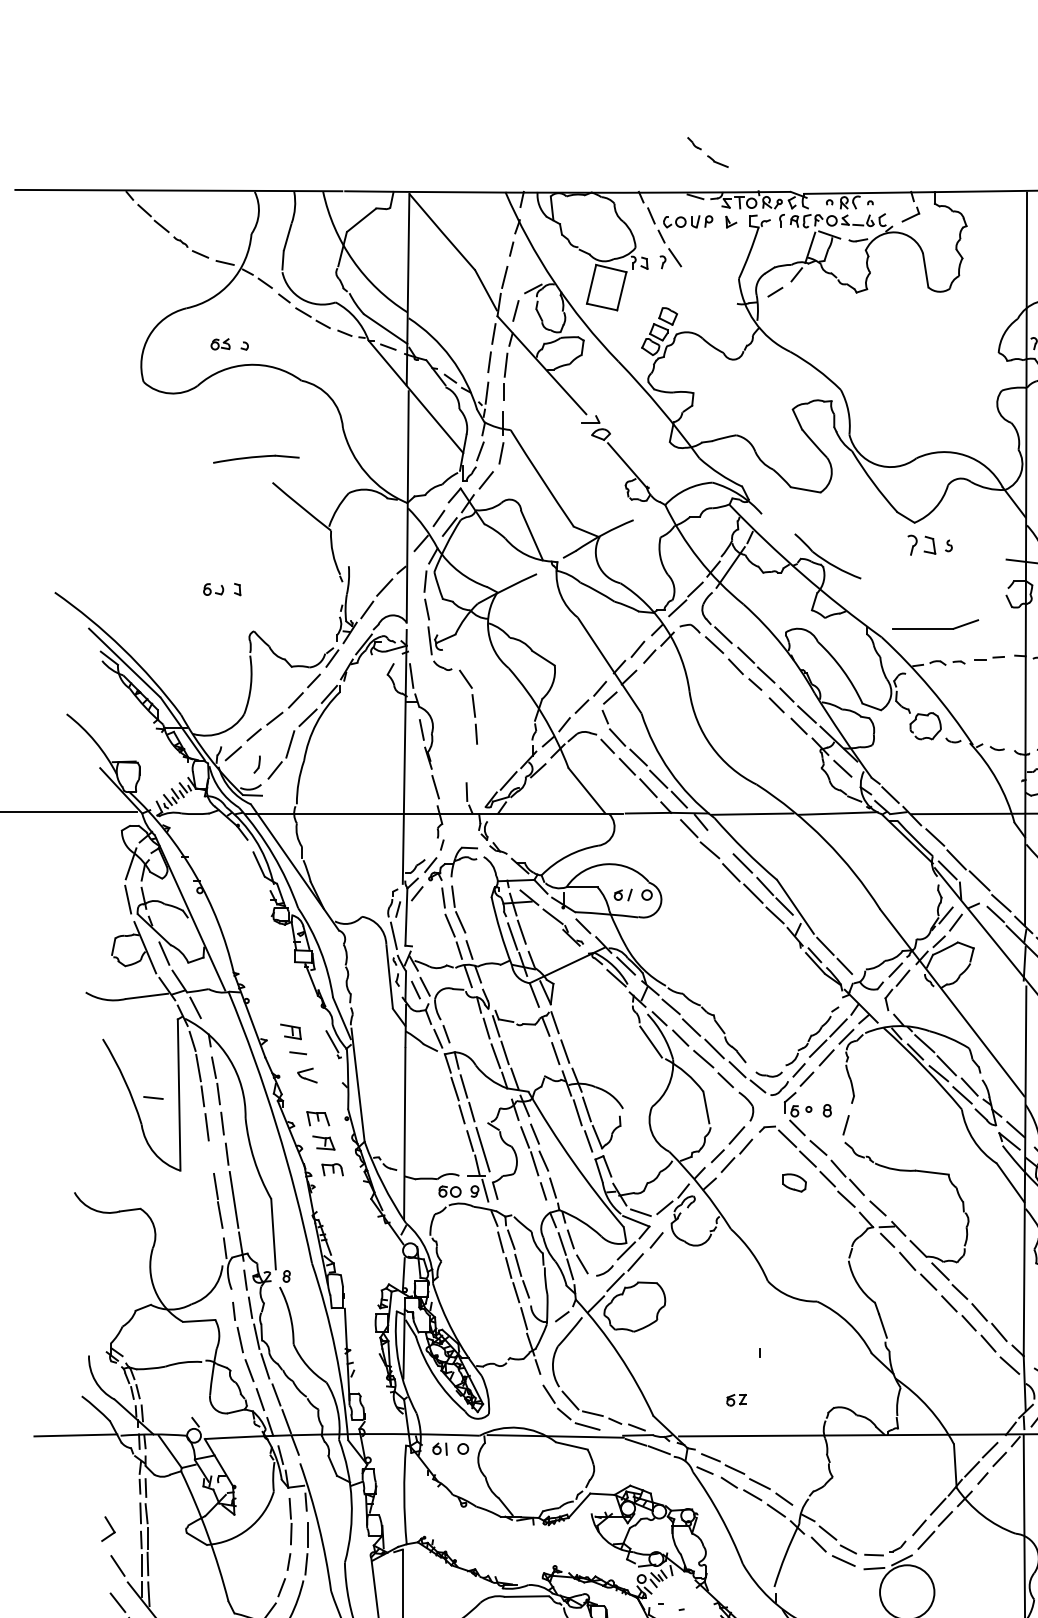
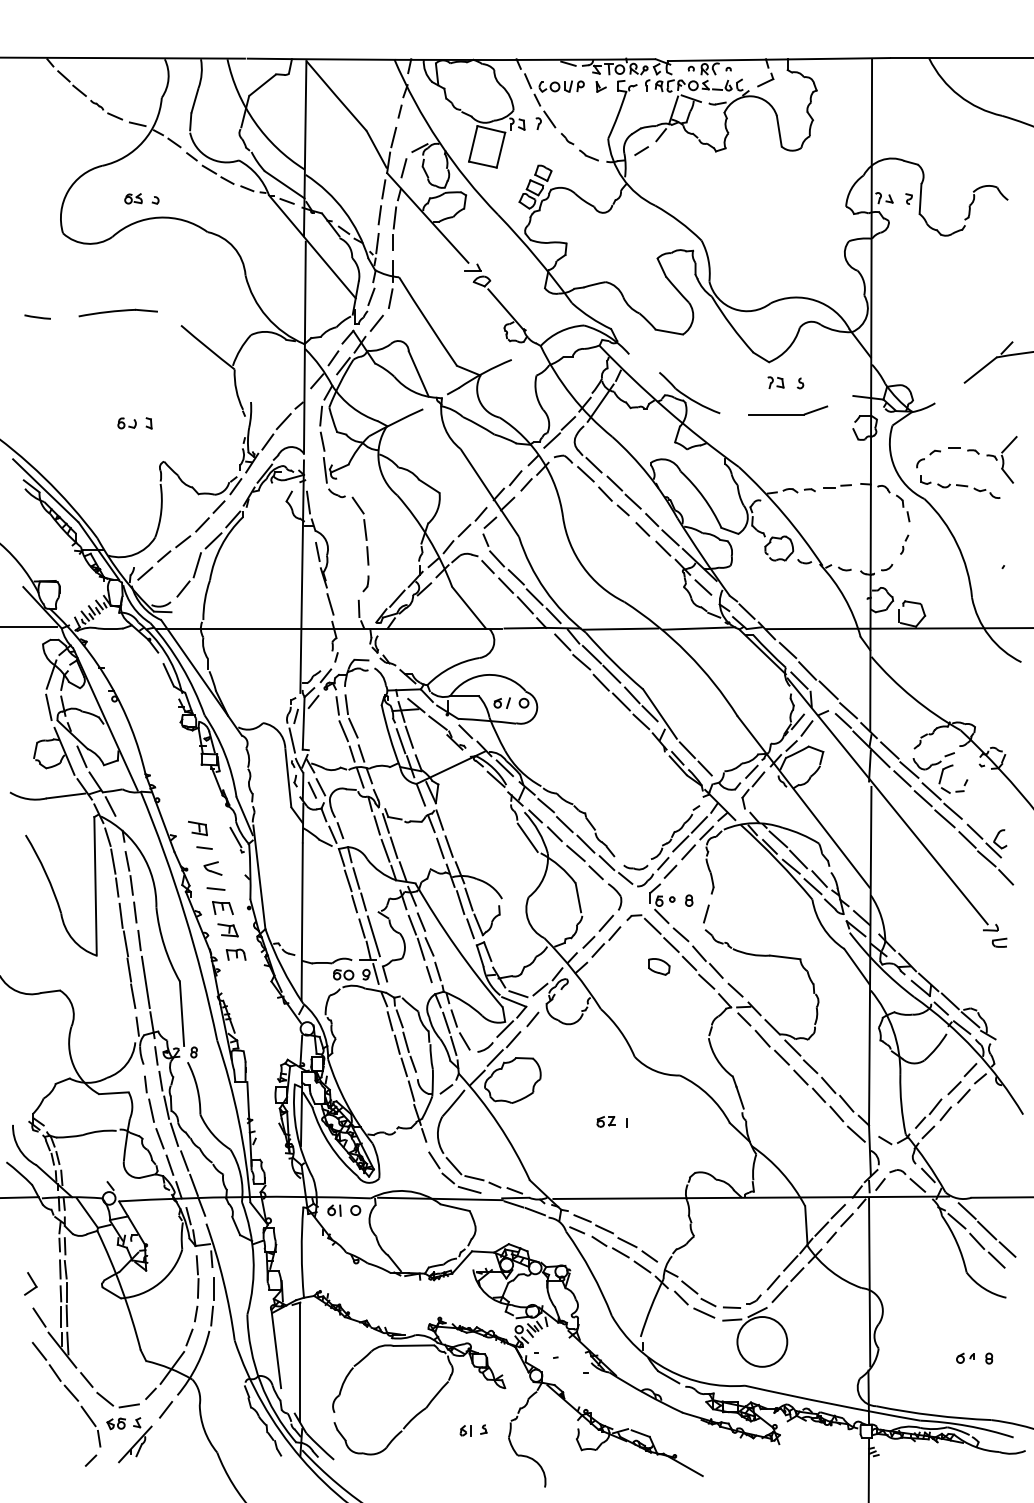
part: (707, 152) -> (579, 147), moved
part: (255, 458) -> (117, 312), moved
line: (115, 472) -> (37, 316), added
part: (921, 544) -> (775, 382), size x0.62
part: (935, 624) -> (788, 410), moved
part: (256, 764) -> (365, 583), moved
line: (720, 841) -> (591, 654), added
line: (152, 1097) -> (215, 888), moved
line: (211, 1157) -> (125, 943), added
part: (735, 1399) -> (605, 1121), moved

